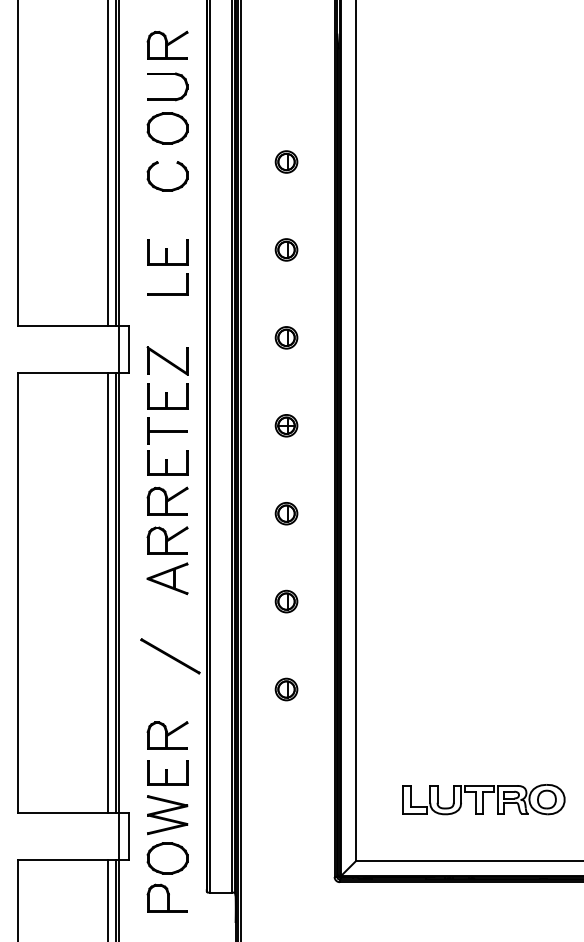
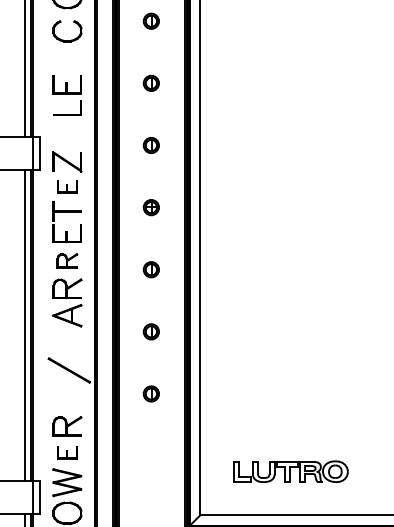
part: (167, 396) -> (67, 186), size x0.7
part: (167, 500) -> (67, 260), size x0.7
part: (167, 772) -> (67, 452), size x0.7

